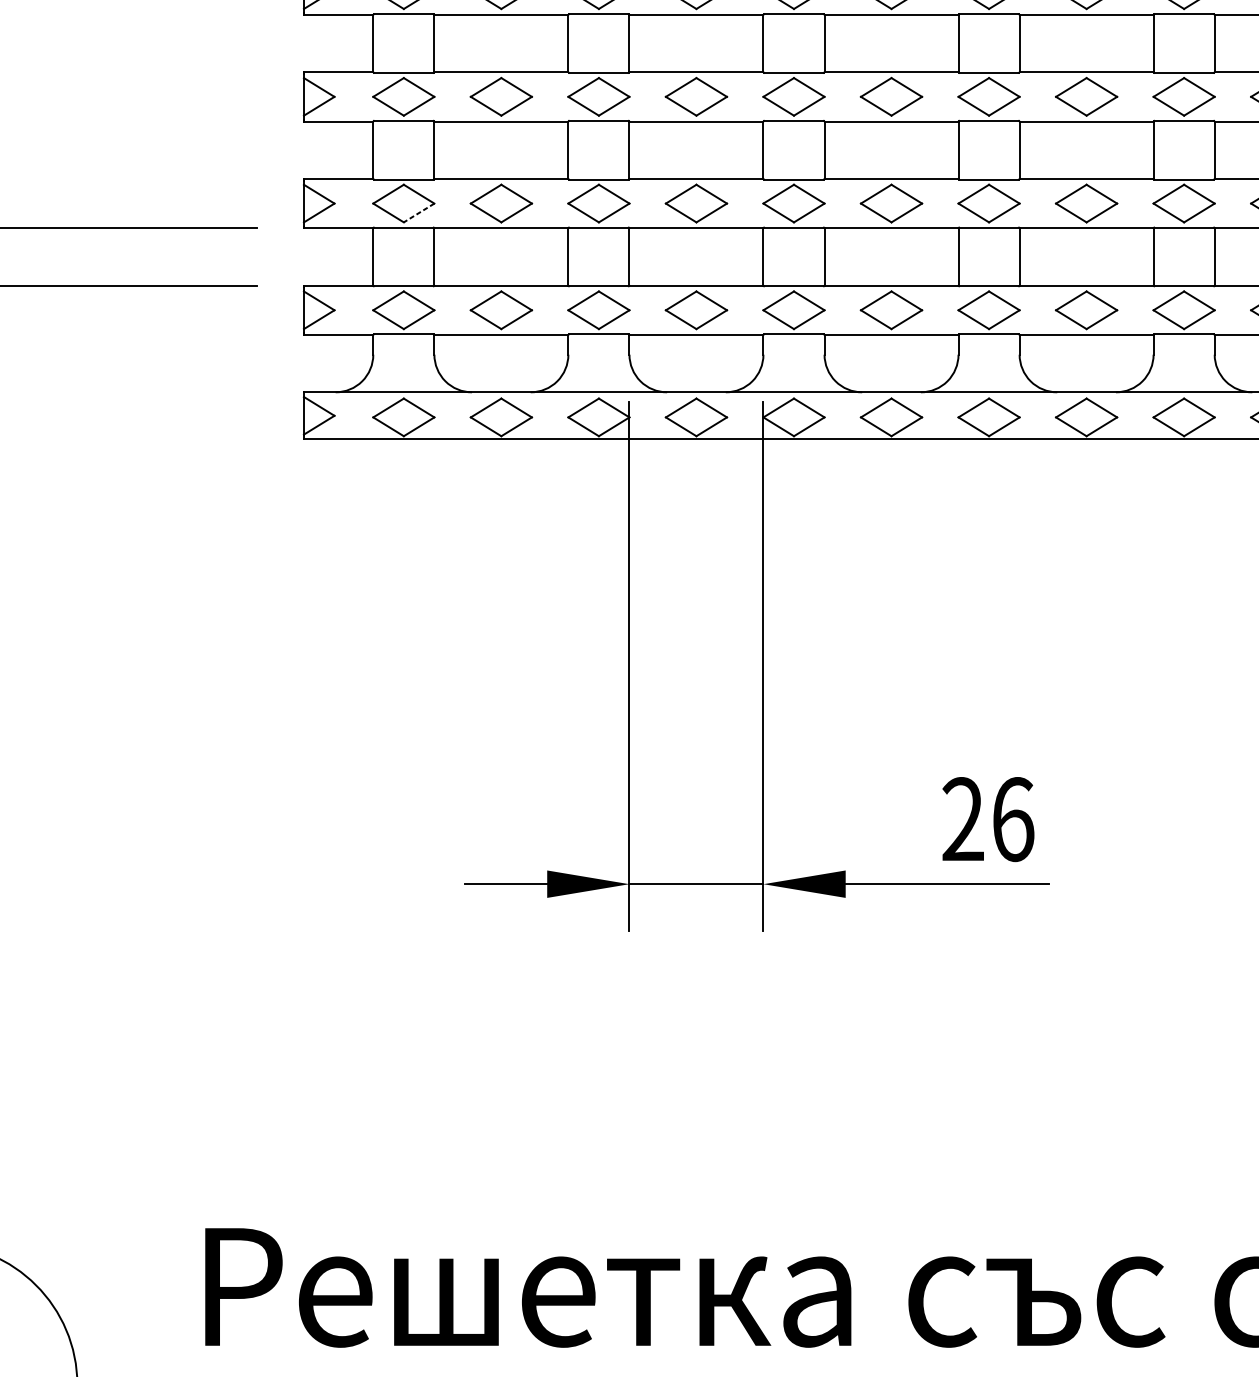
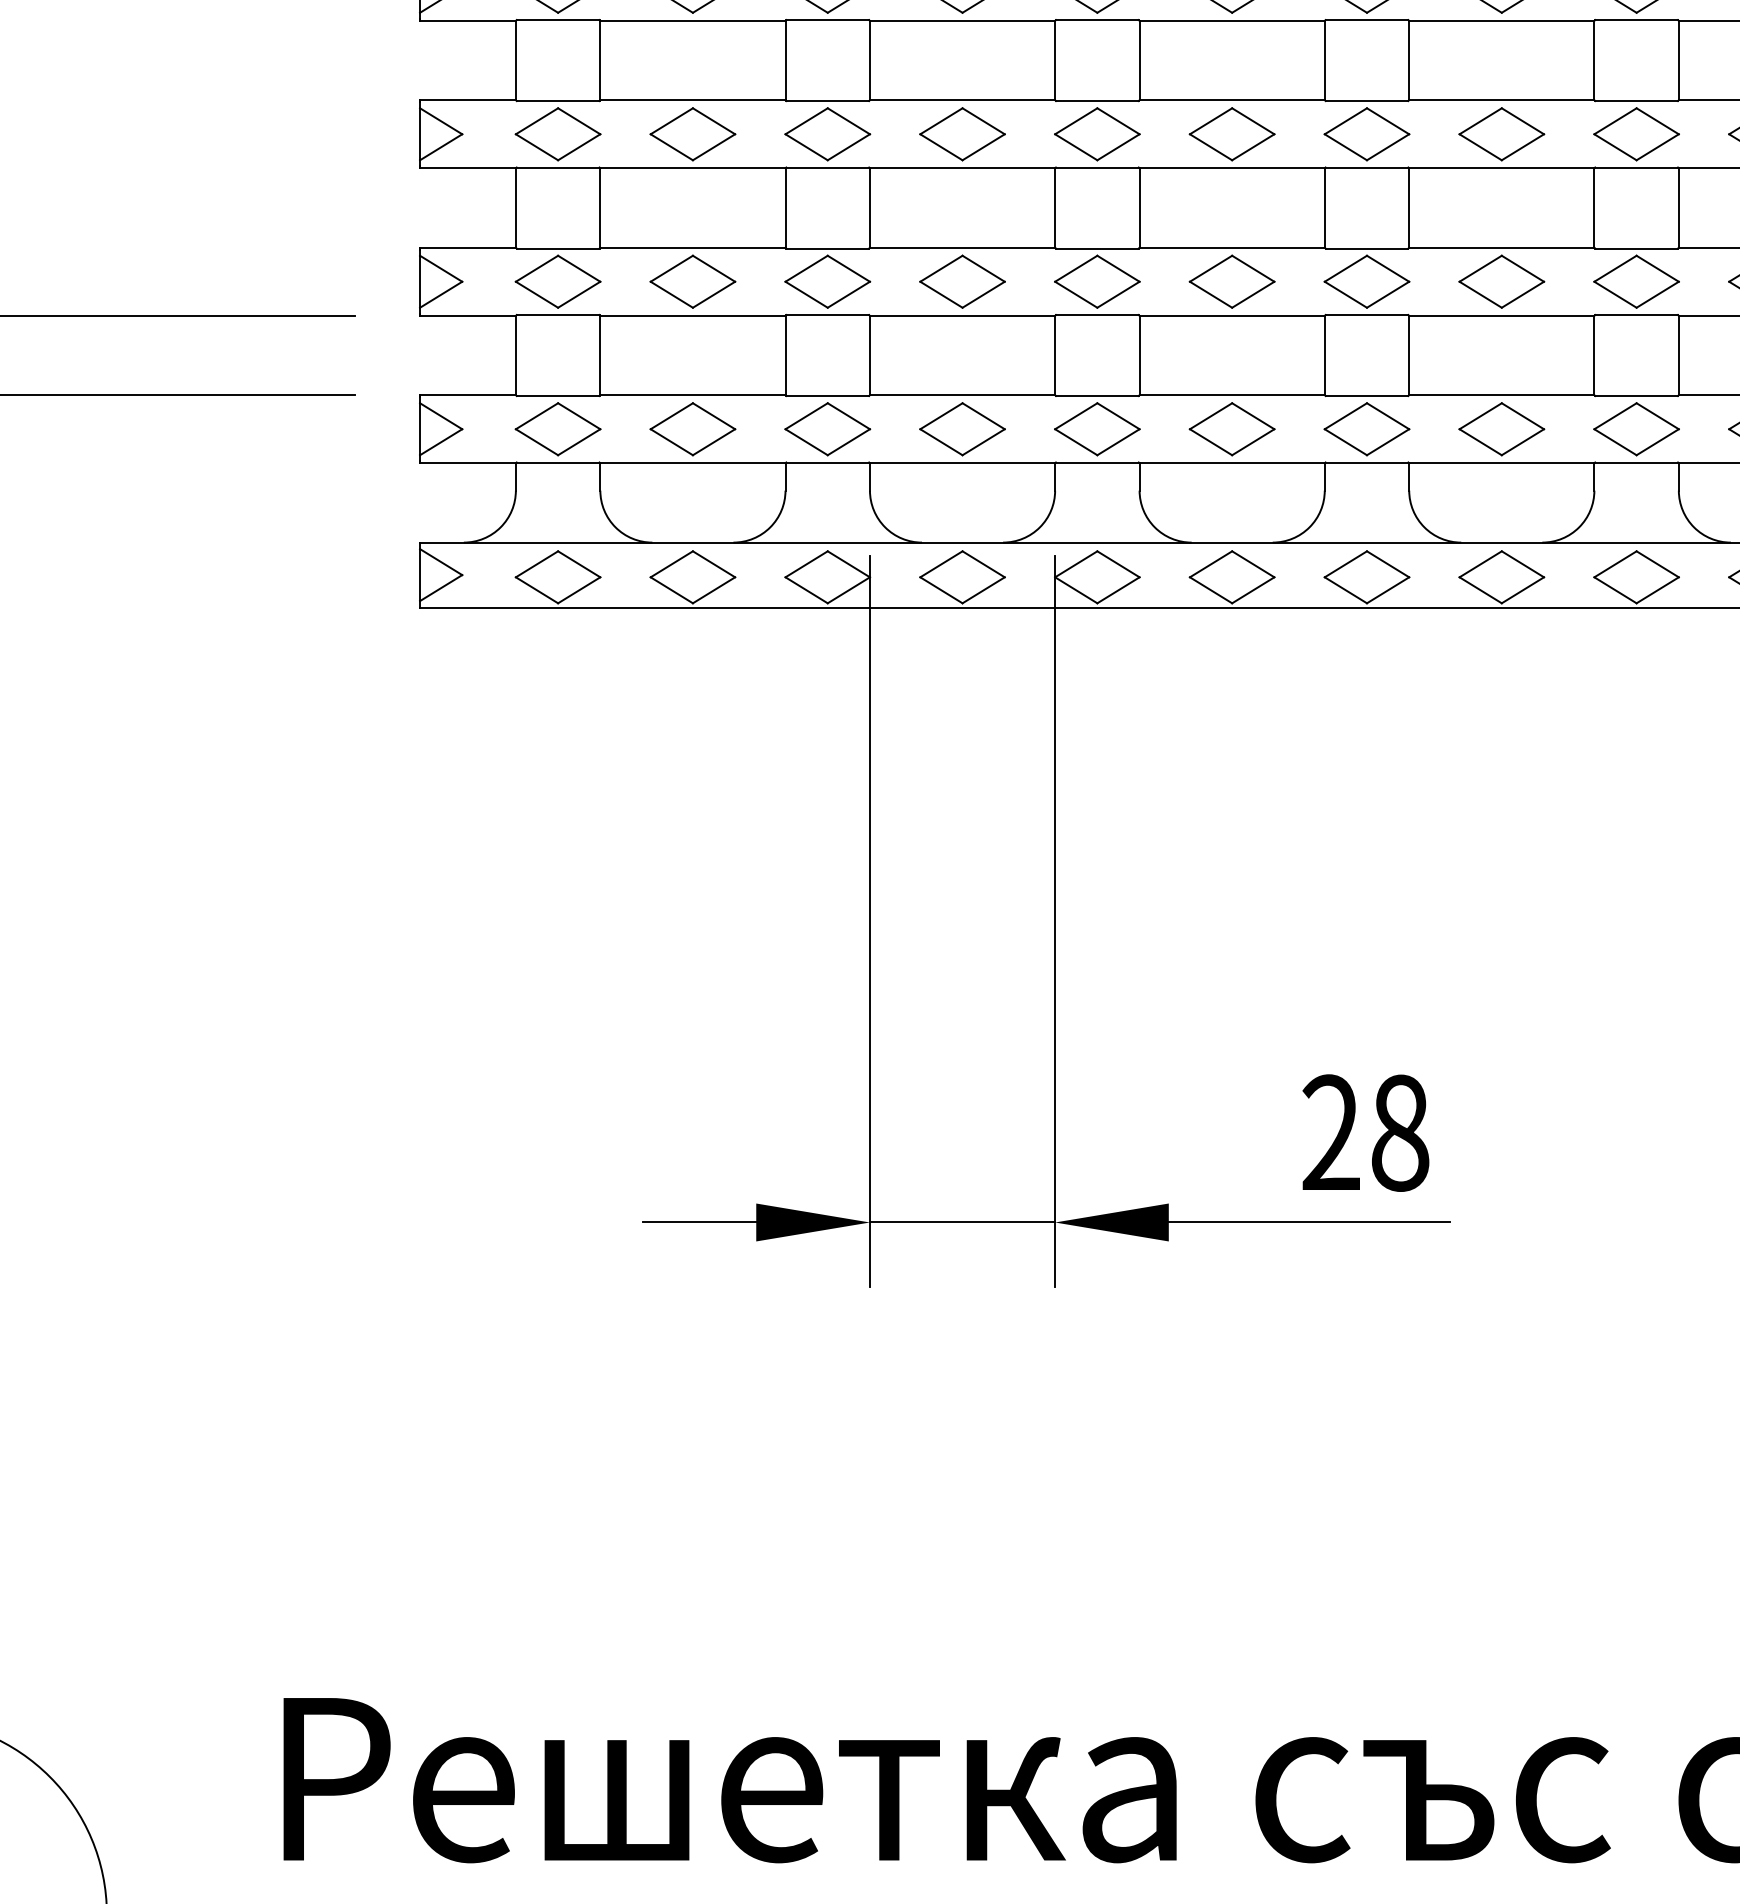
line: (419, 212) -> (579, 294), dashed -> solid
text: (1013, 819) -> (1400, 1132), 26 -> 28

